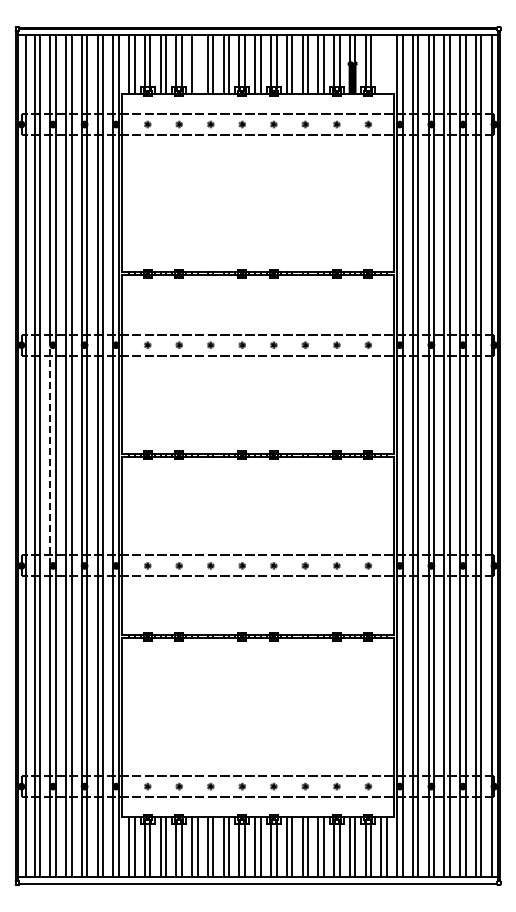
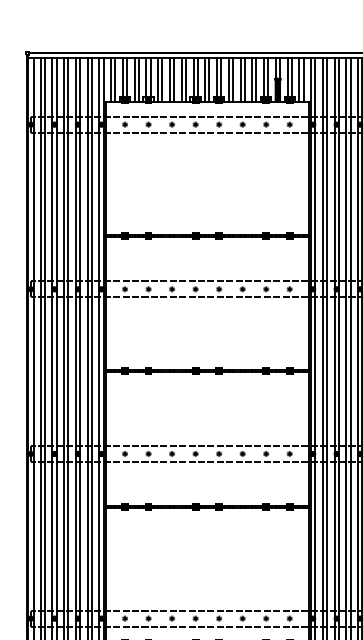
line: (197, 63) -> (162, 79), added
line: (381, 63) -> (299, 79), added
line: (386, 63) -> (303, 79), added
line: (50, 455) -> (52, 371), dashed -> solid

